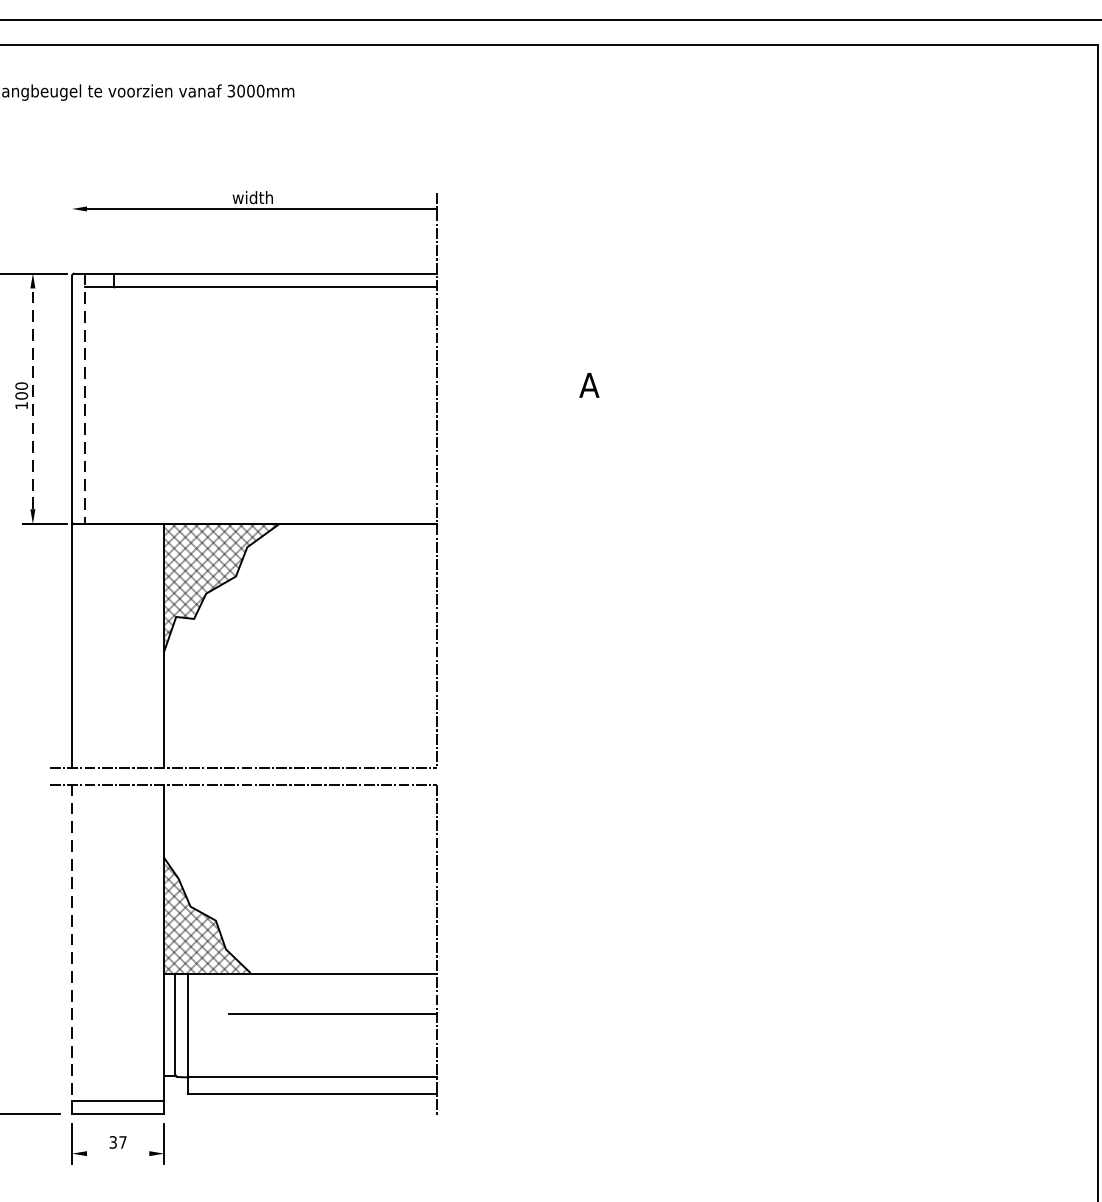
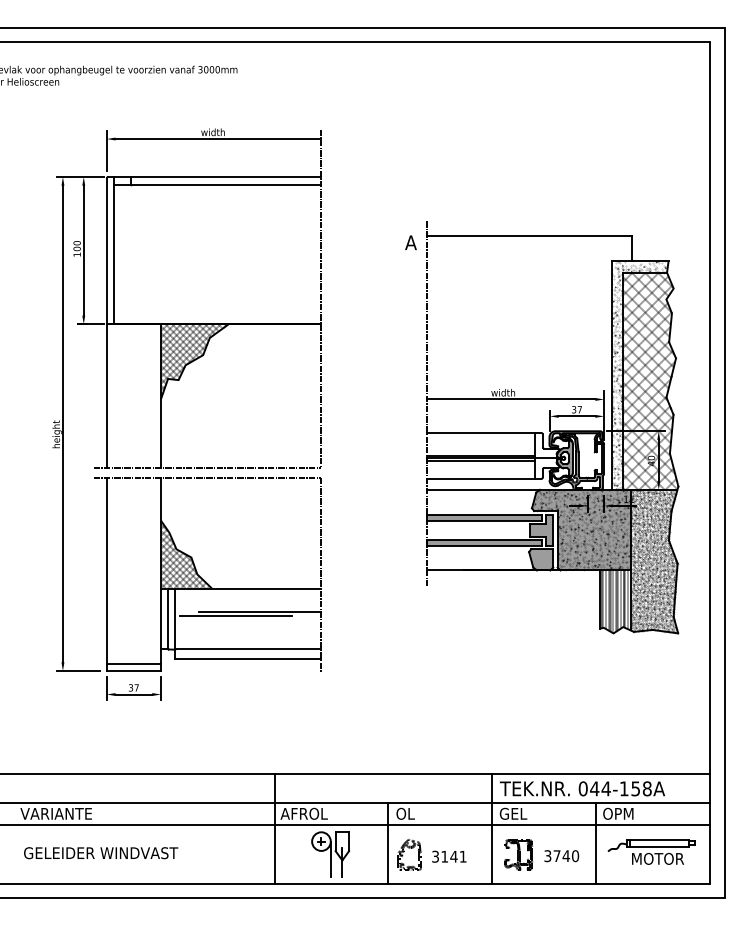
line: (71, 230) -> (106, 151), added
line: (32, 398) -> (83, 250), dashed -> solid
line: (85, 398) -> (114, 250), dashed -> solid
part: (830, 699) -> (552, 427), added
line: (71, 949) -> (106, 574), dashed -> solid
line: (290, 1019) -> (235, 615), added
line: (117, 1153) -> (133, 694), added

